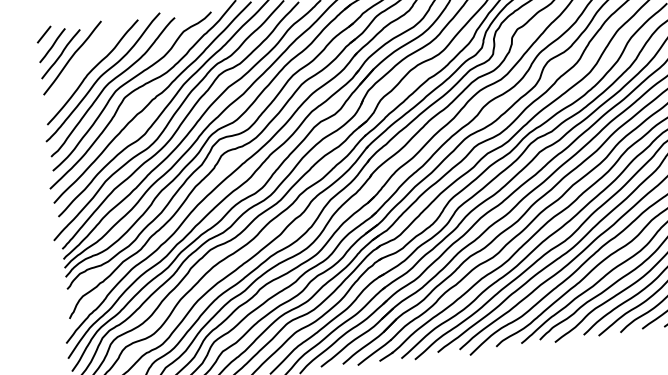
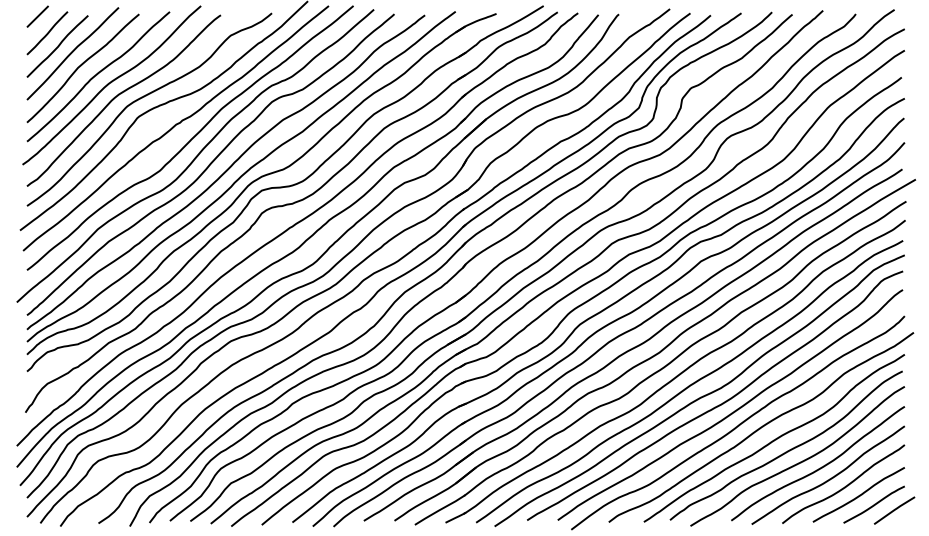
curve: (79, 66) -> (81, 66), added

